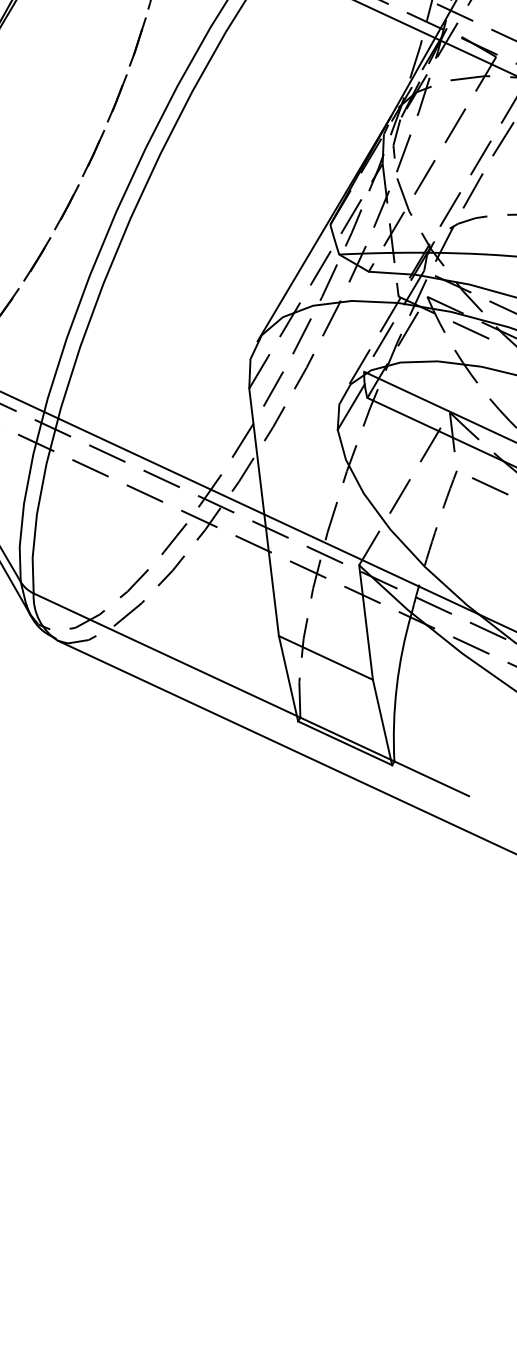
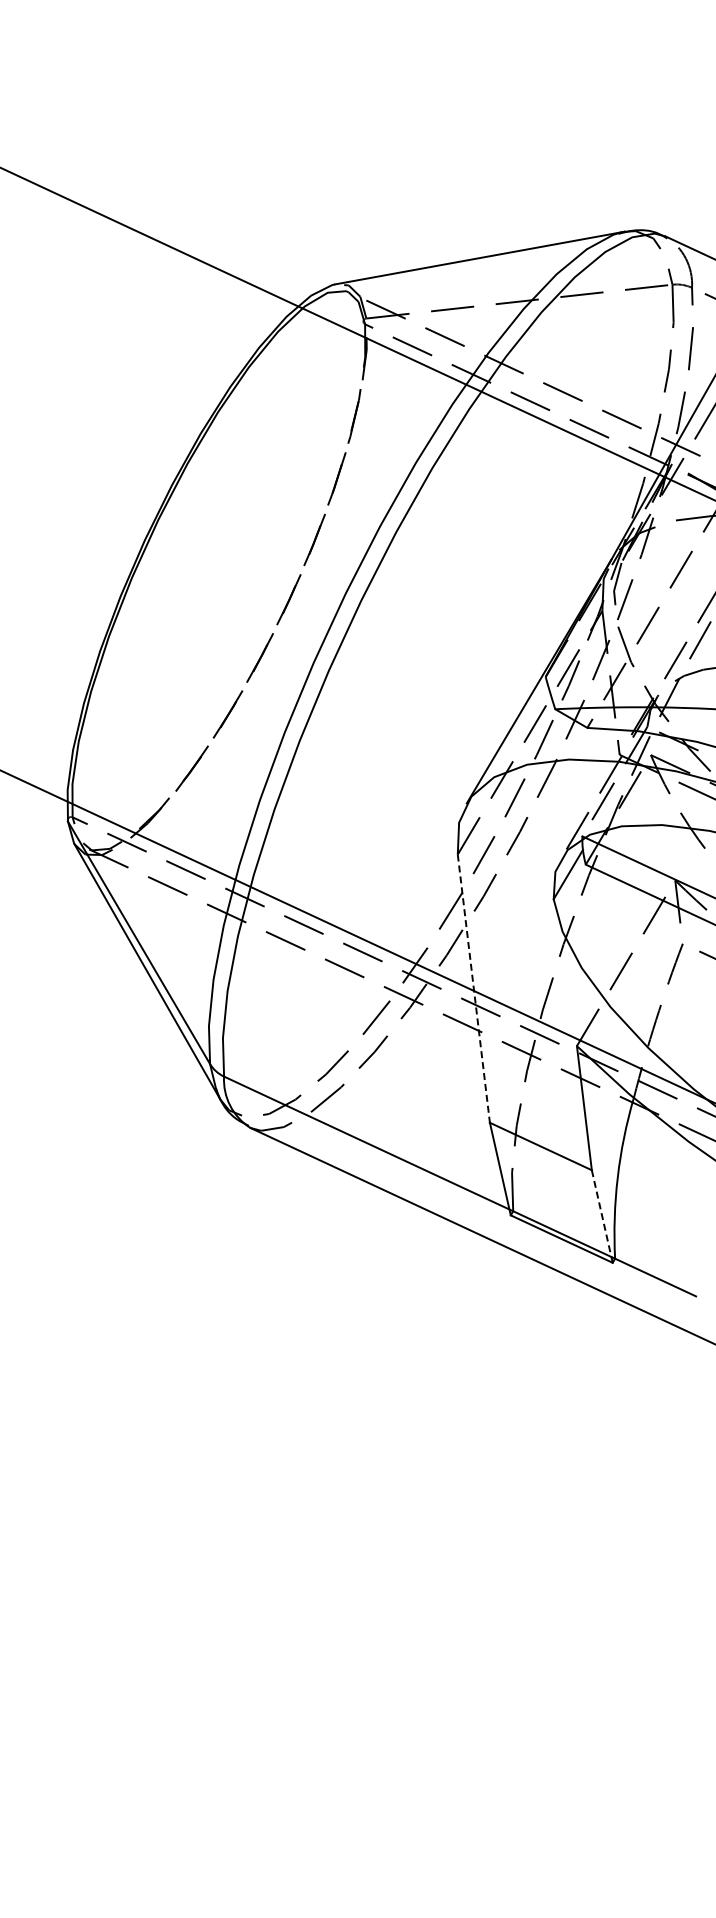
line: (263, 513) -> (473, 989), solid -> dashed
line: (382, 723) -> (602, 1217), solid -> dashed

